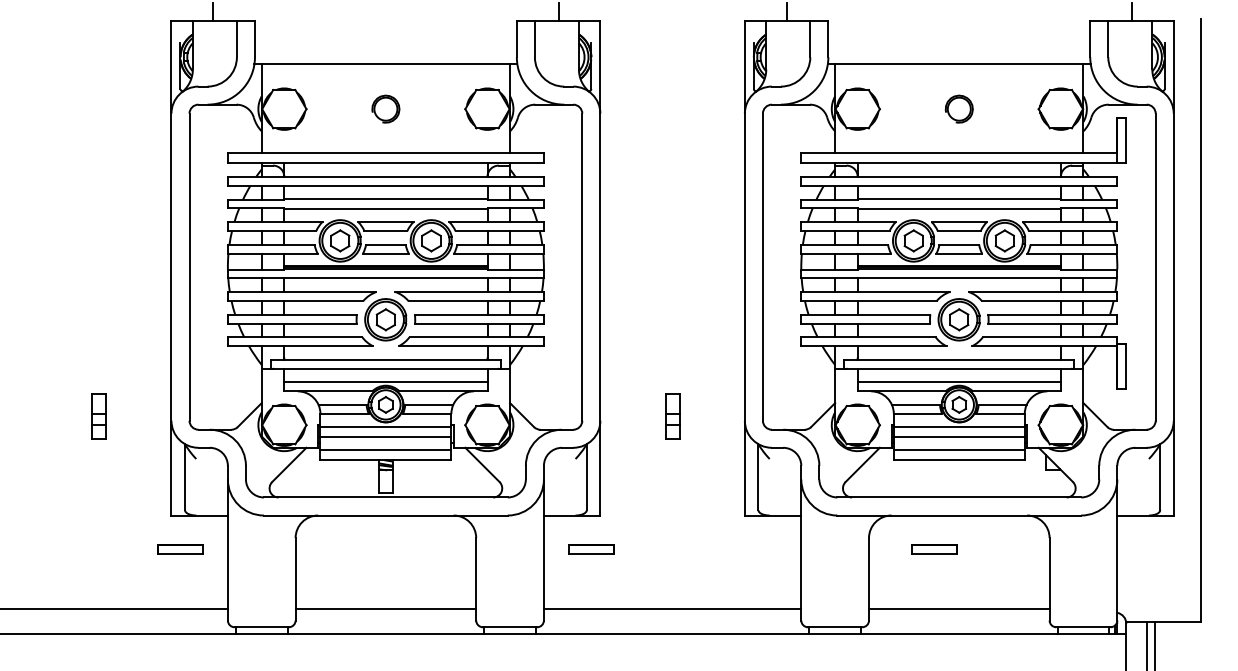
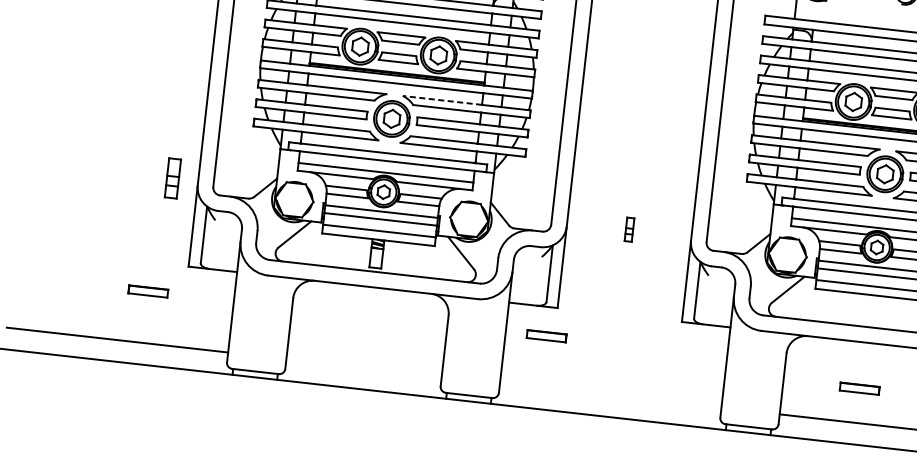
line: (440, 292) -> (441, 100), solid -> dashed
part: (98, 416) -> (172, 178), moved
part: (672, 416) -> (629, 229), size x0.6
part: (180, 549) -> (148, 291), moved
part: (934, 549) -> (859, 388), moved
line: (385, 608) -> (363, 367), removed
line: (672, 608) -> (610, 394), removed

